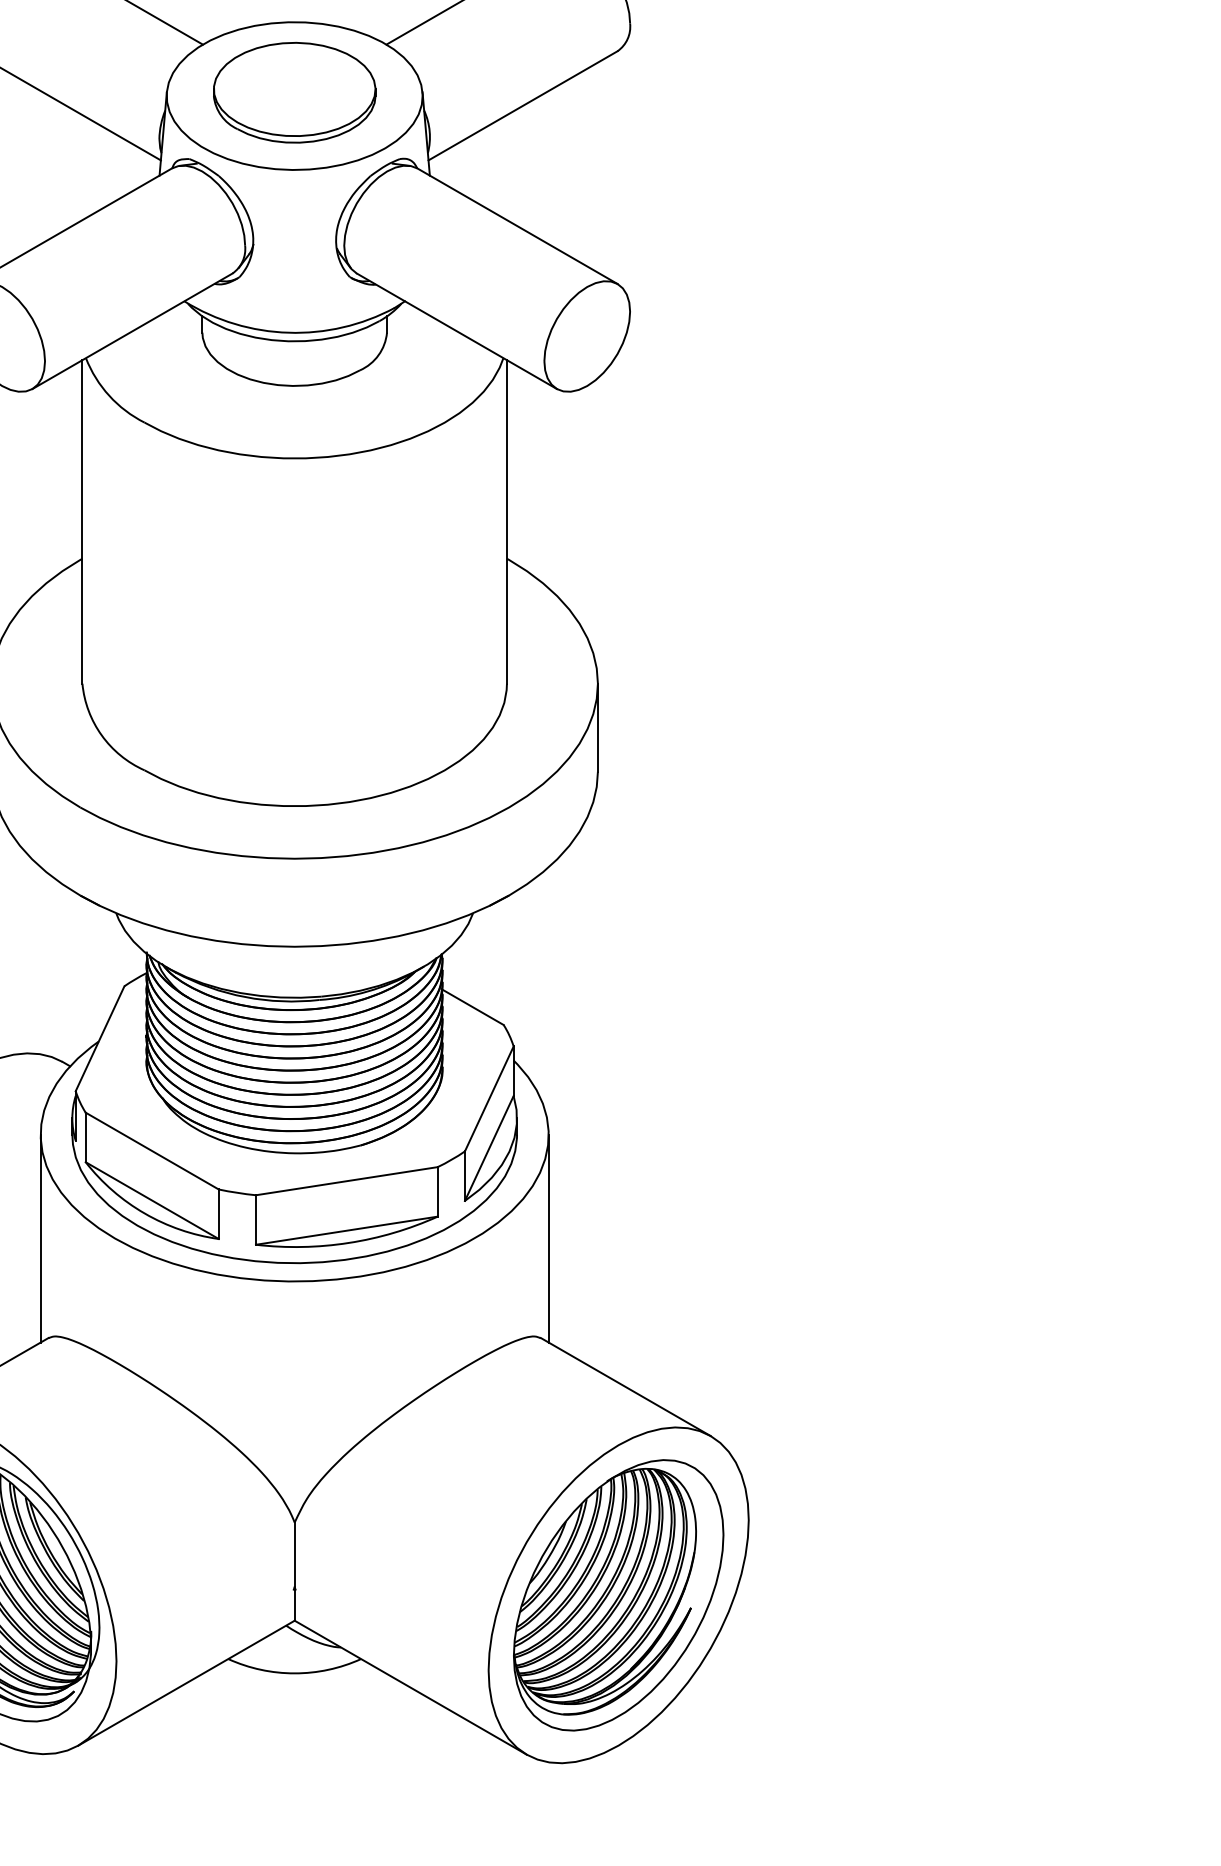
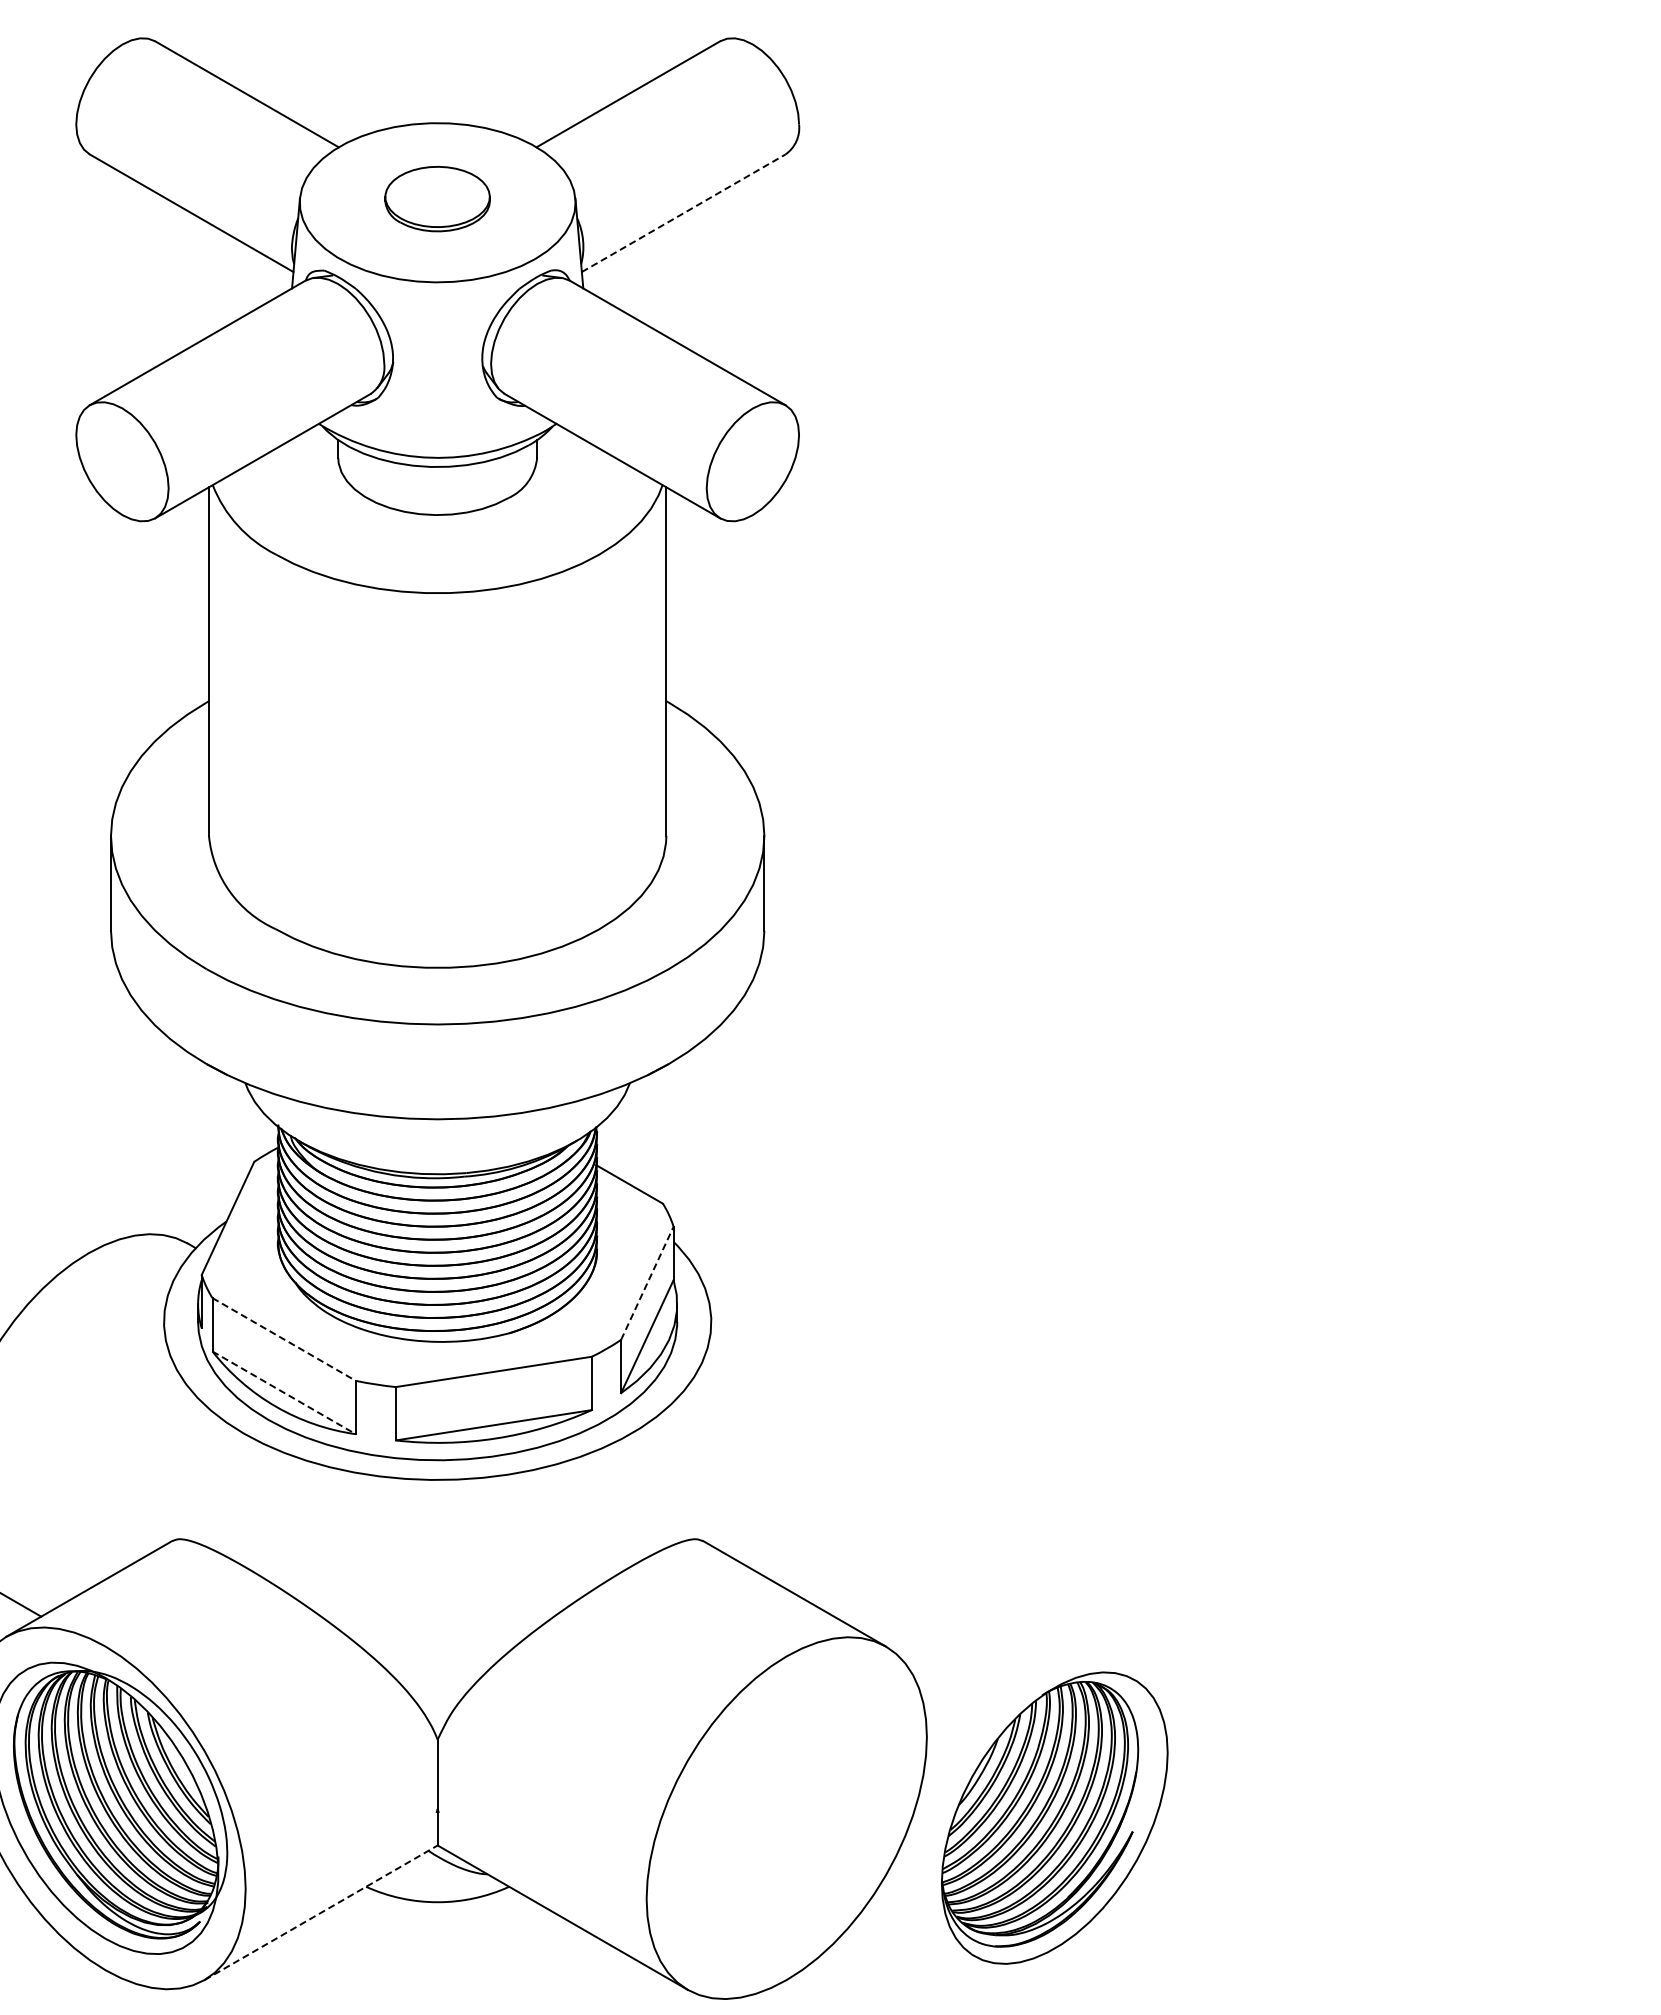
part: (294, 92) -> (437, 198), size x0.6
line: (522, 106) -> (683, 213), solid -> dashed
line: (489, 1098) -> (647, 1282), solid -> dashed
line: (152, 1151) -> (284, 1339), solid -> dashed
line: (152, 1200) -> (284, 1392), solid -> dashed
line: (40, 1238) -> (163, 1433), removed
line: (548, 1238) -> (711, 1433), removed
part: (618, 1594) -> (1054, 1817), moved
line: (186, 1682) -> (321, 1912), solid -> dashed

